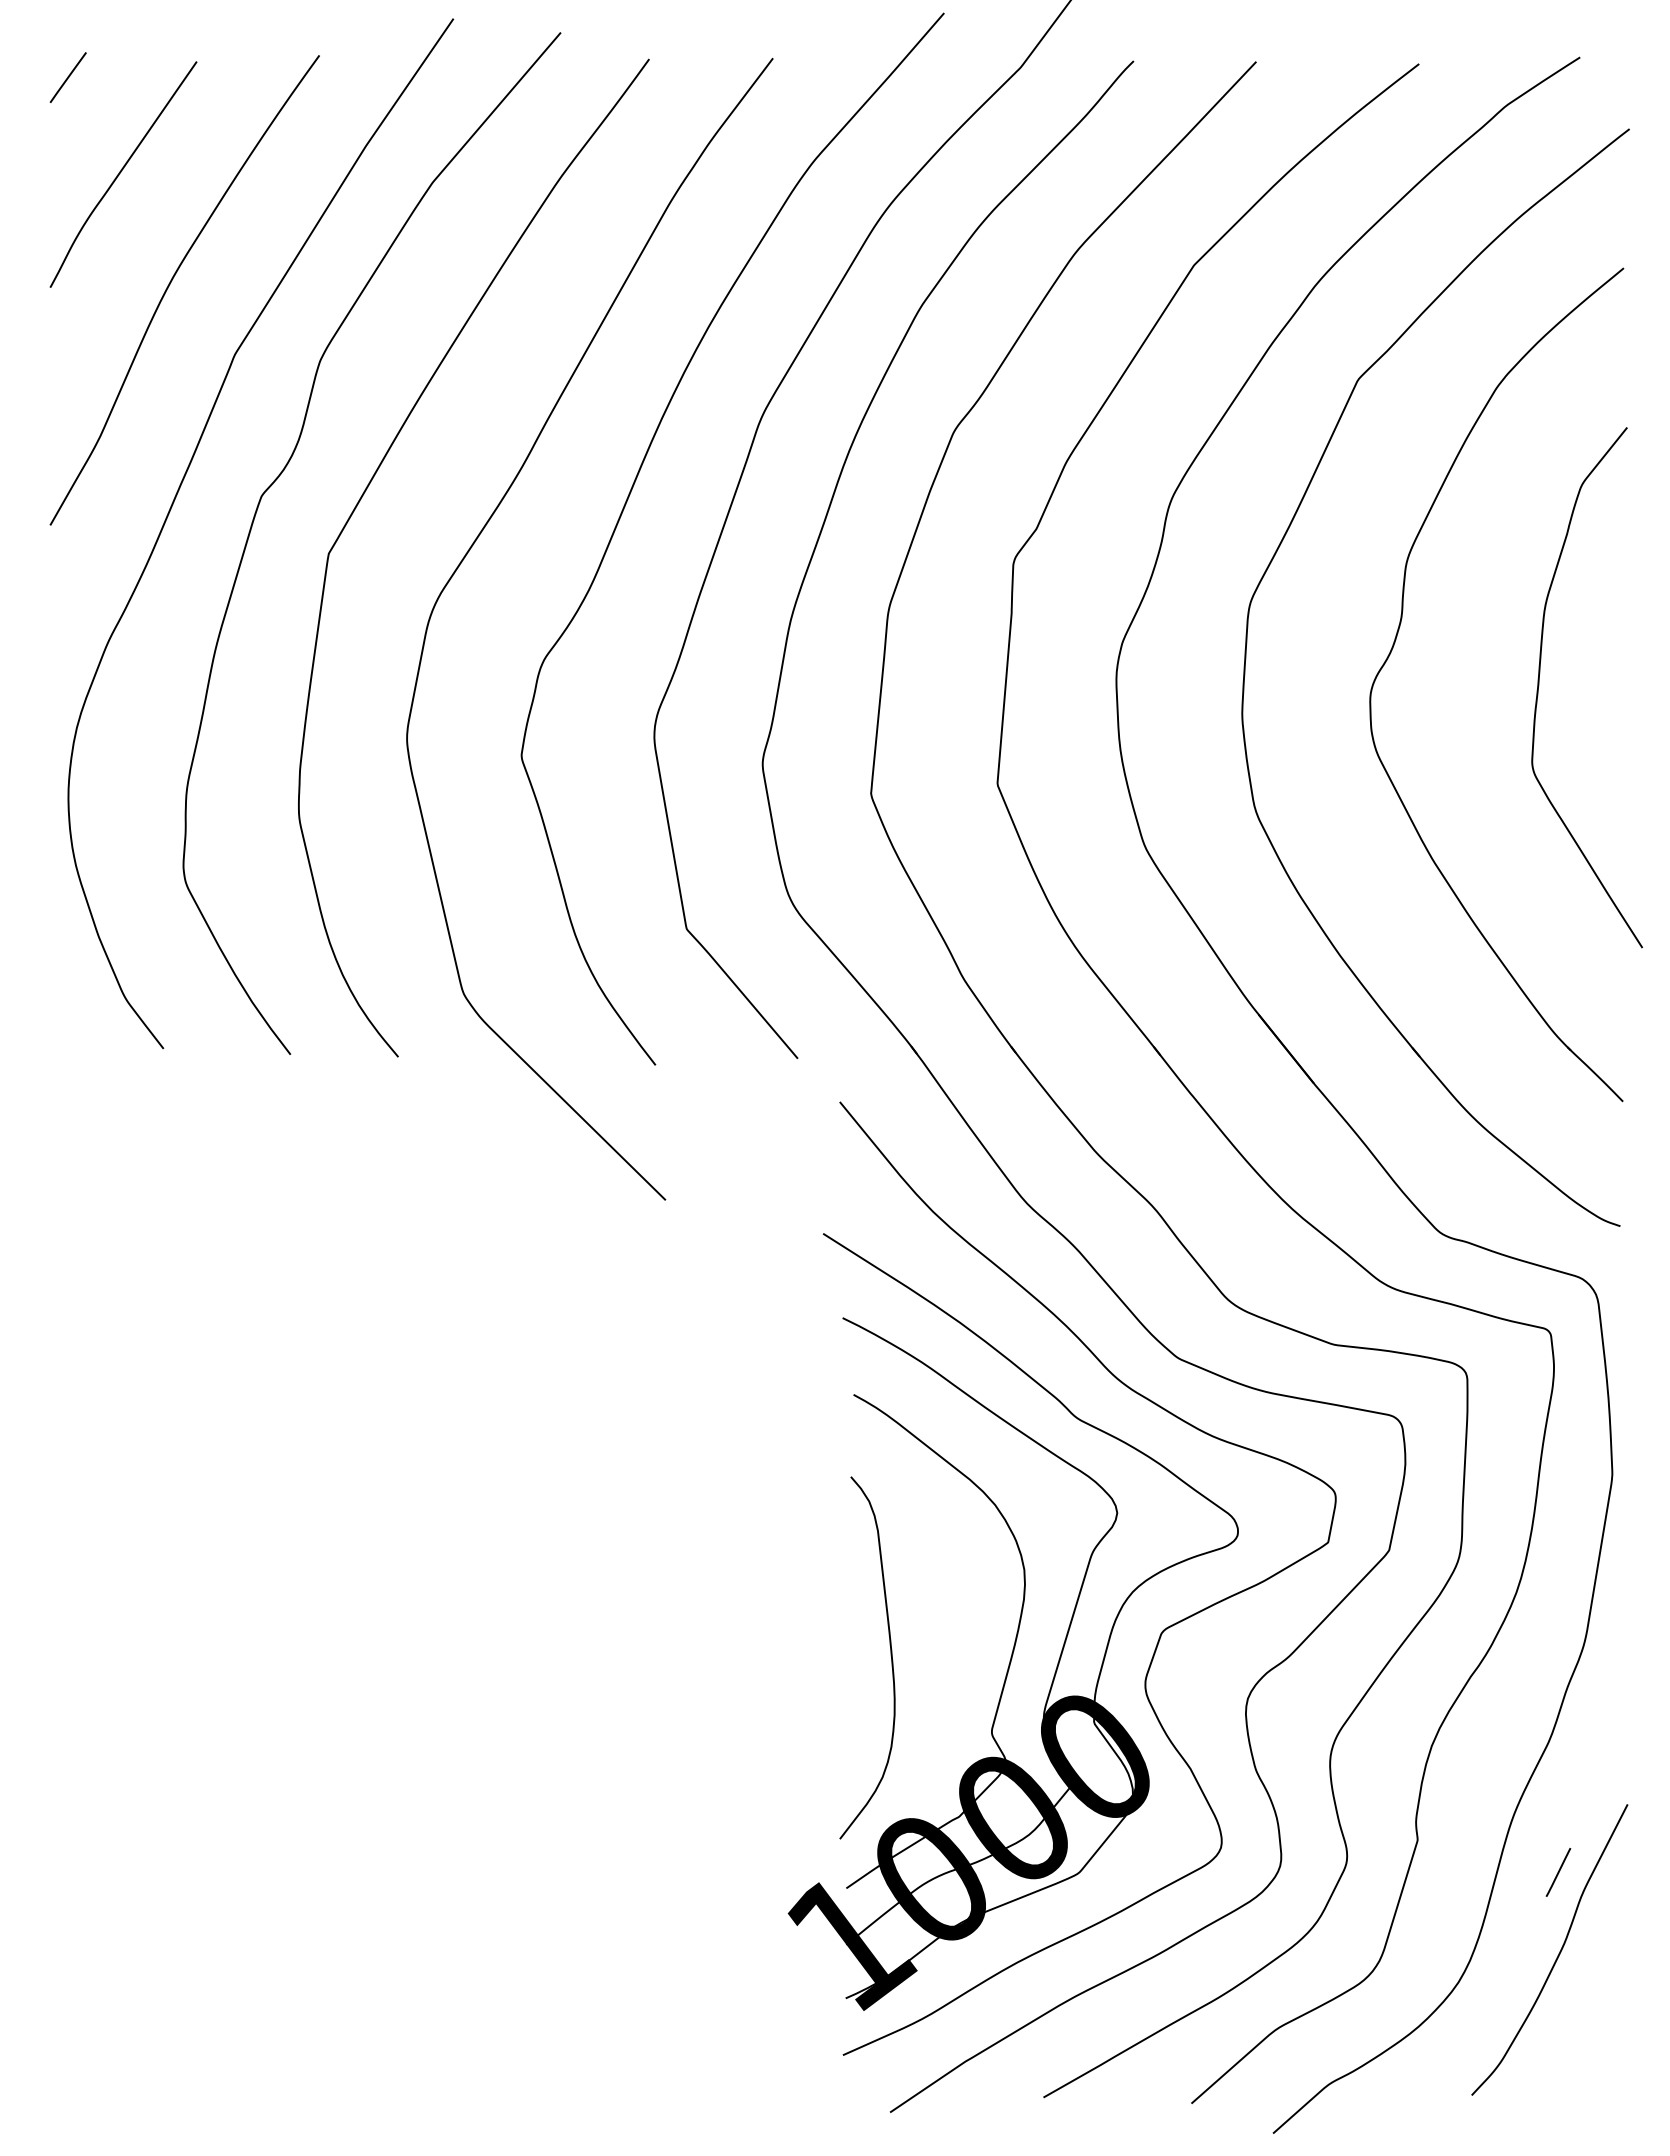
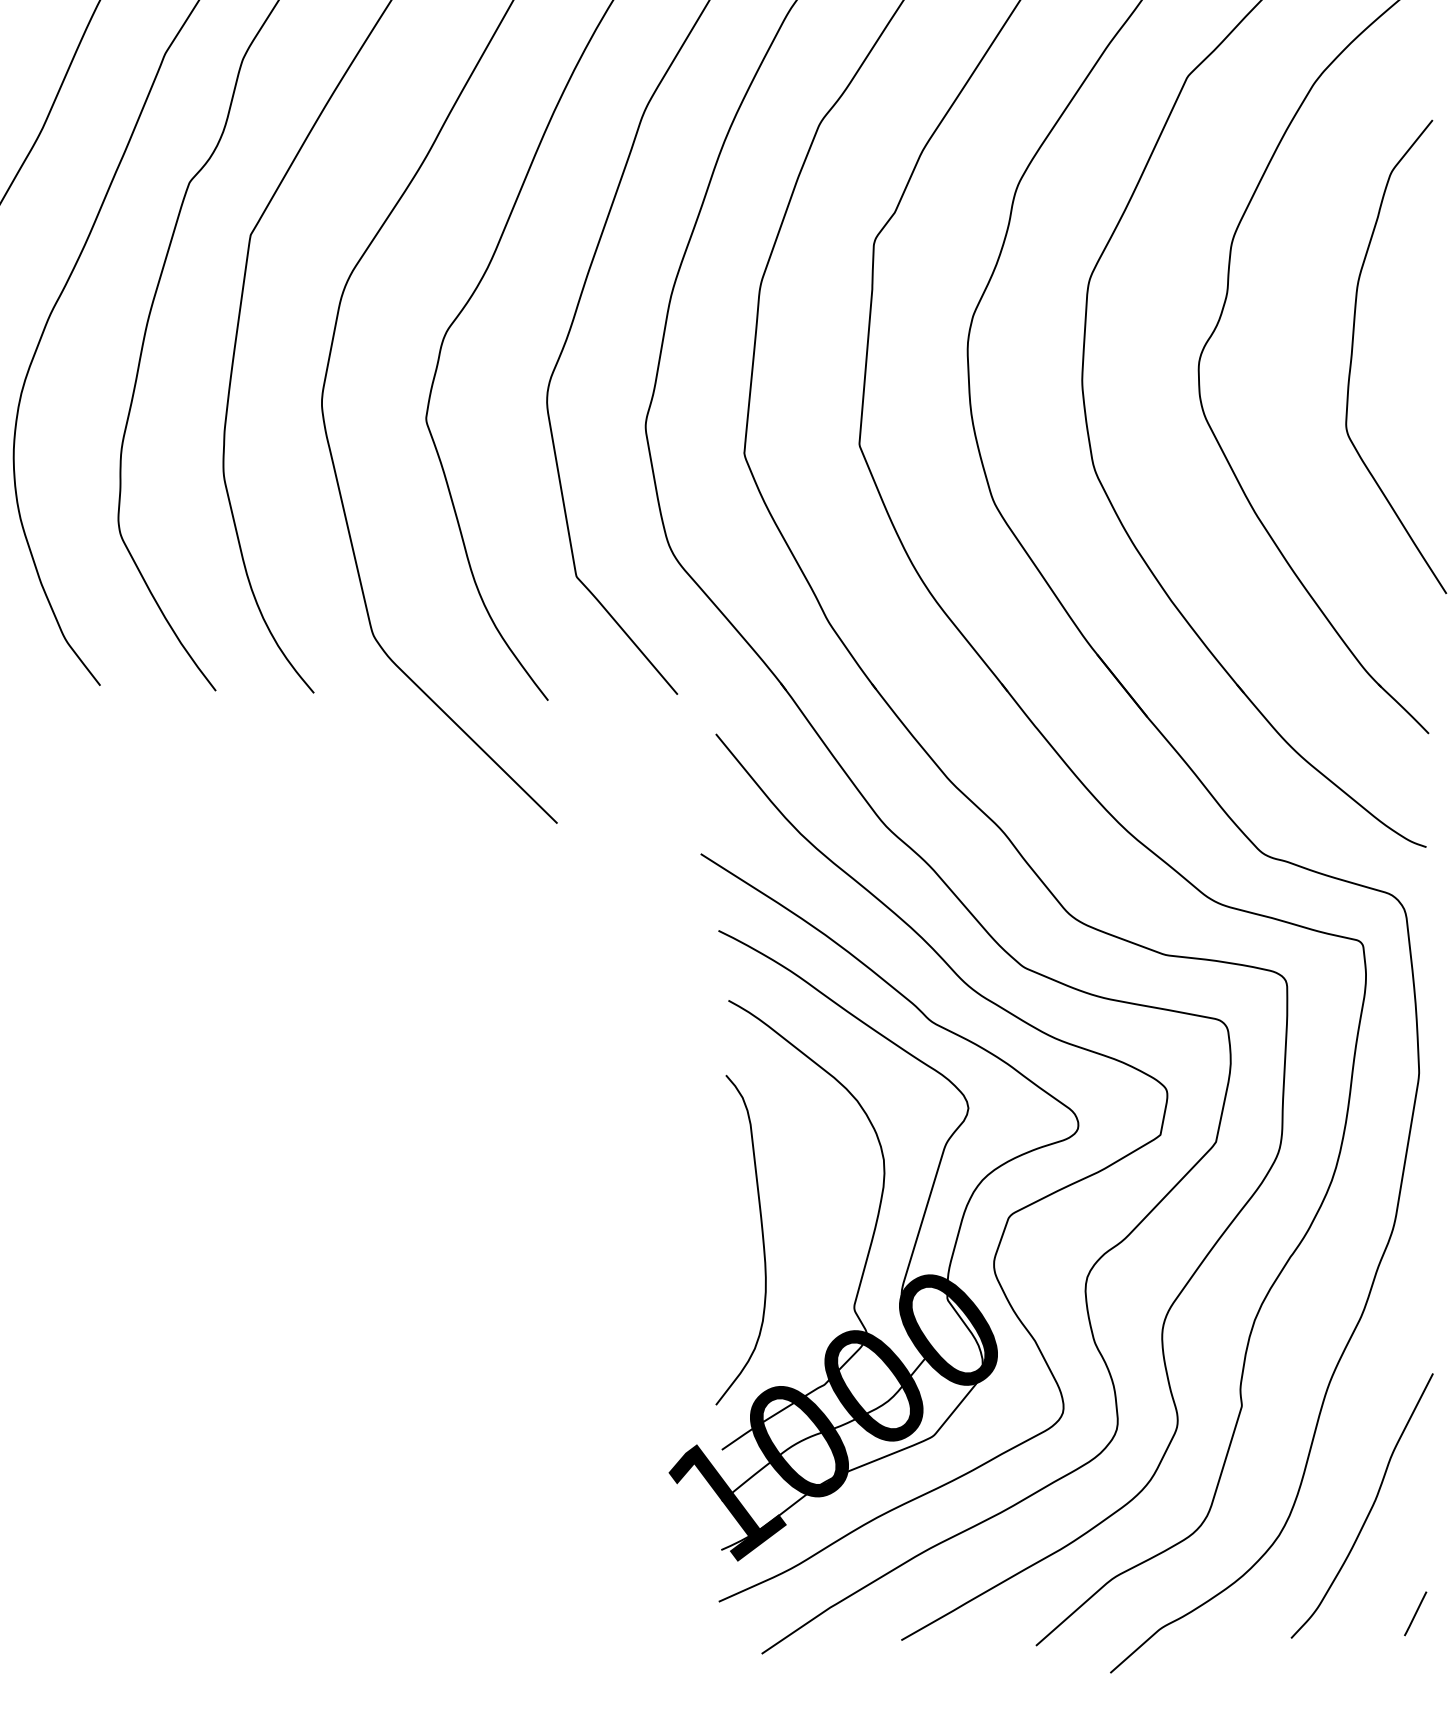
line: (1558, 1872) -> (1415, 1613), moved

